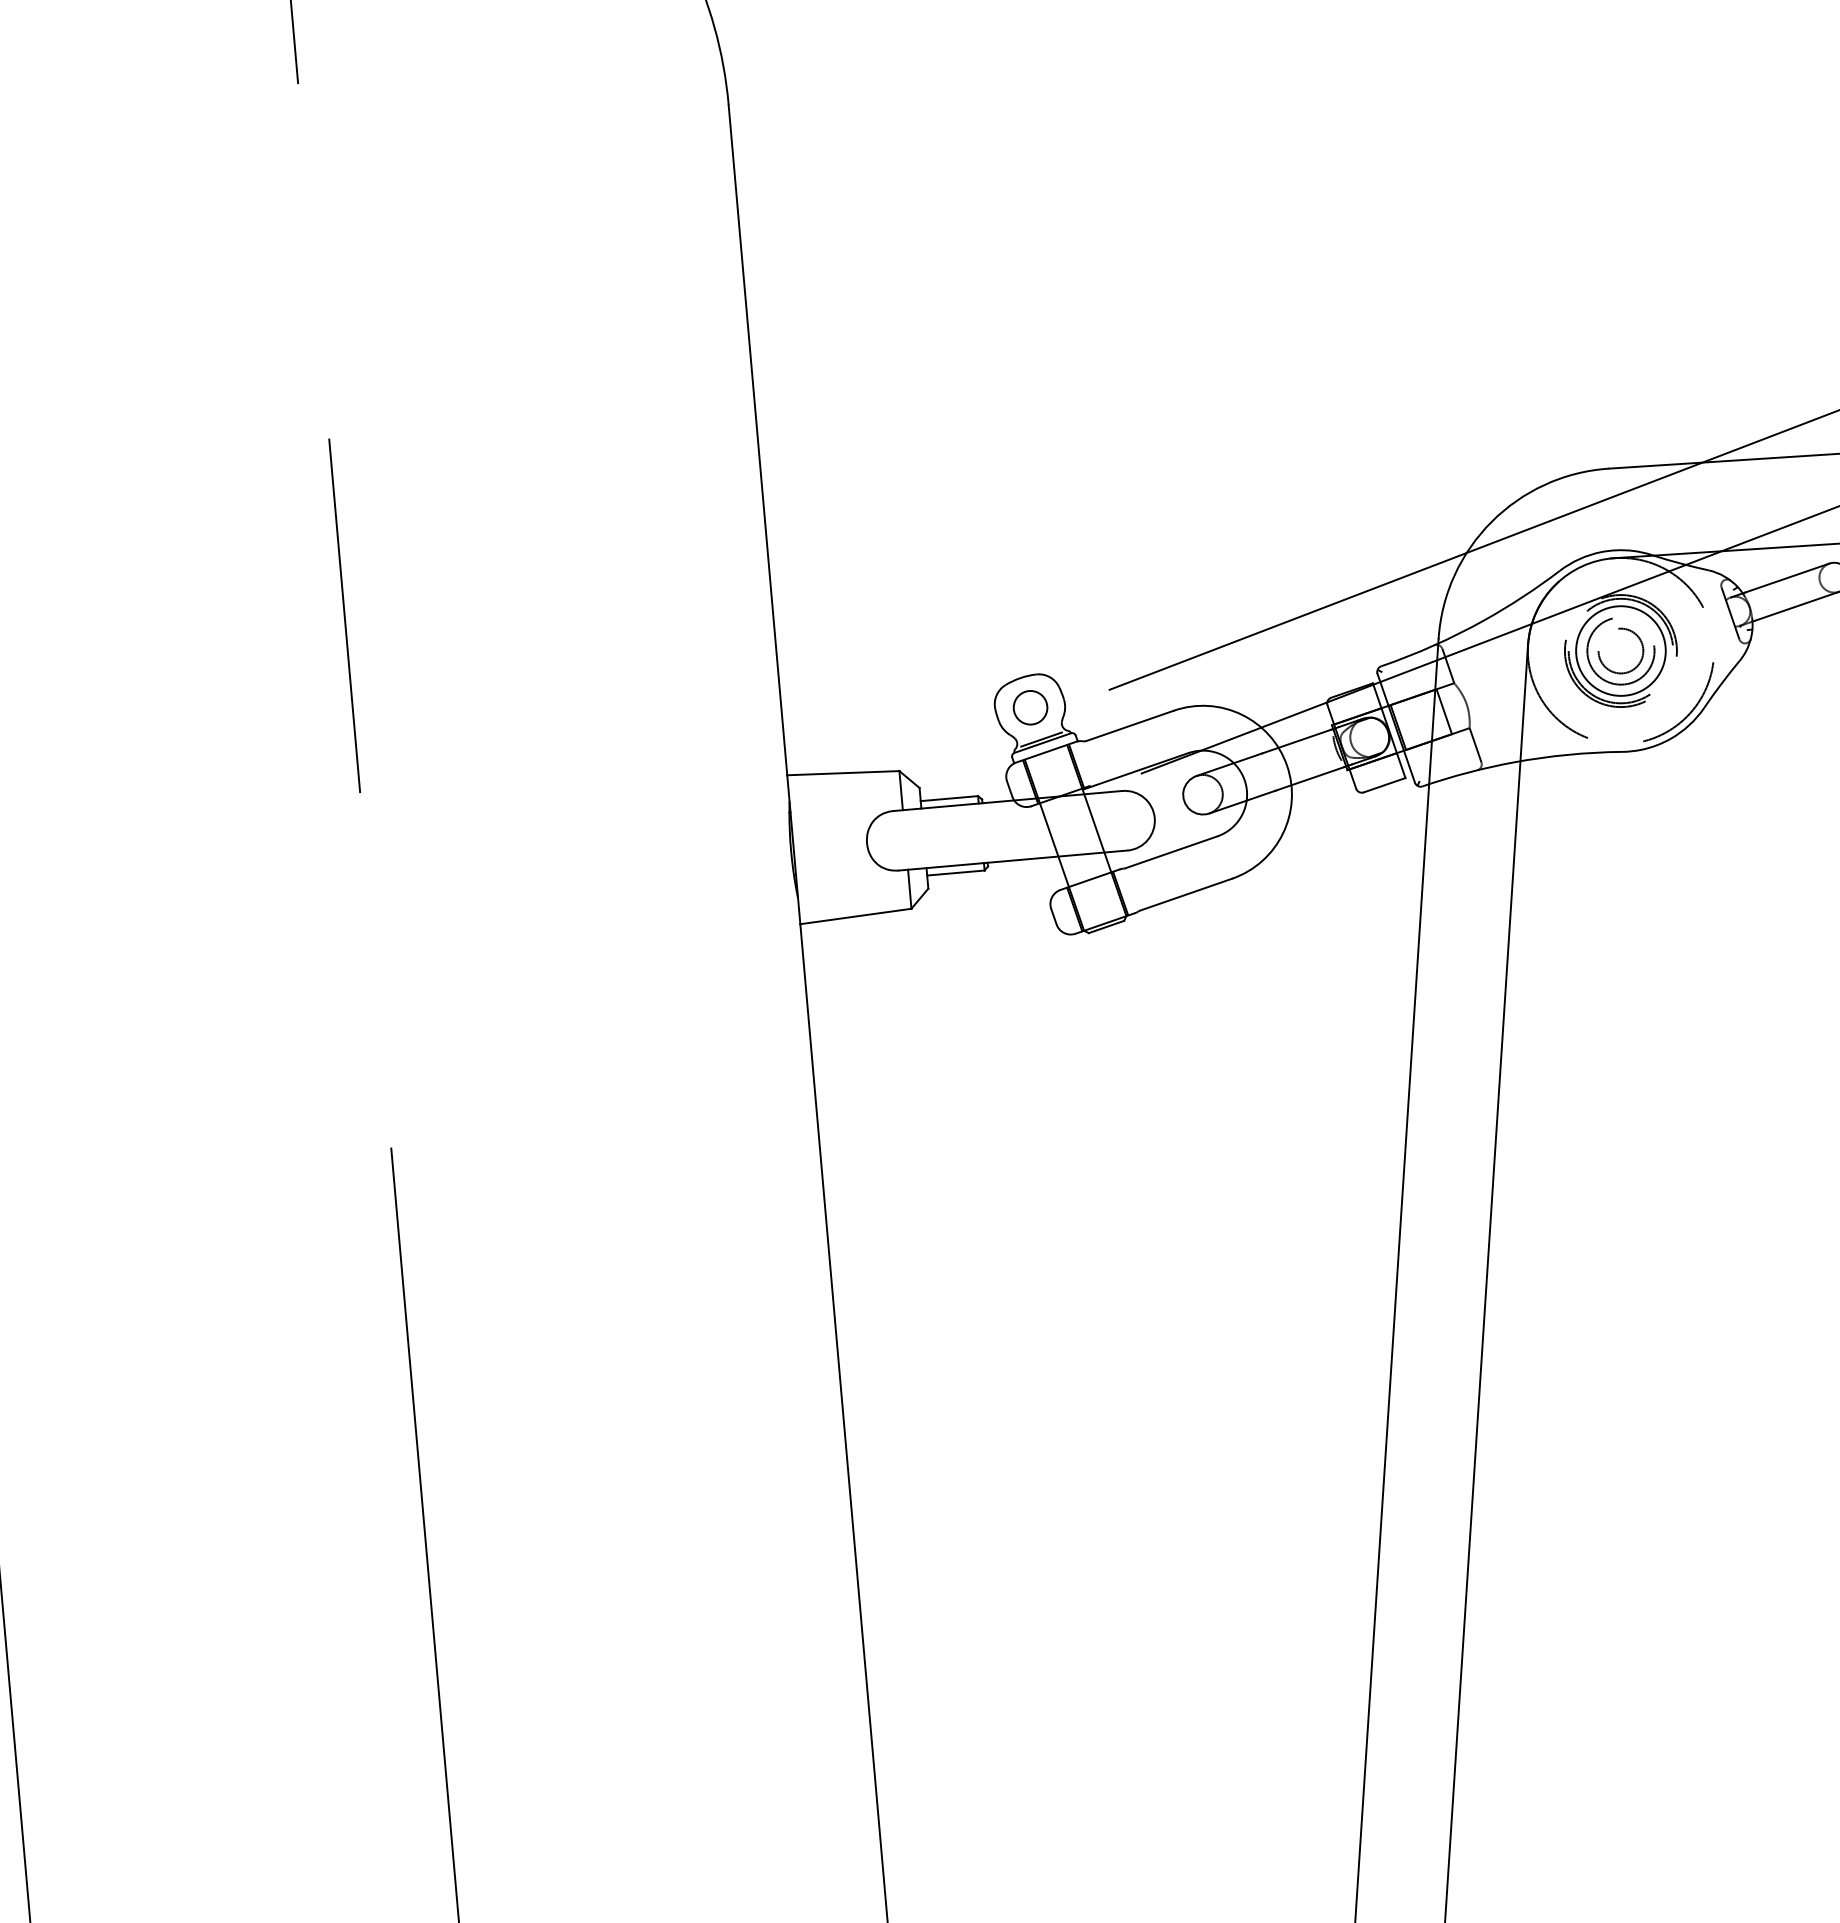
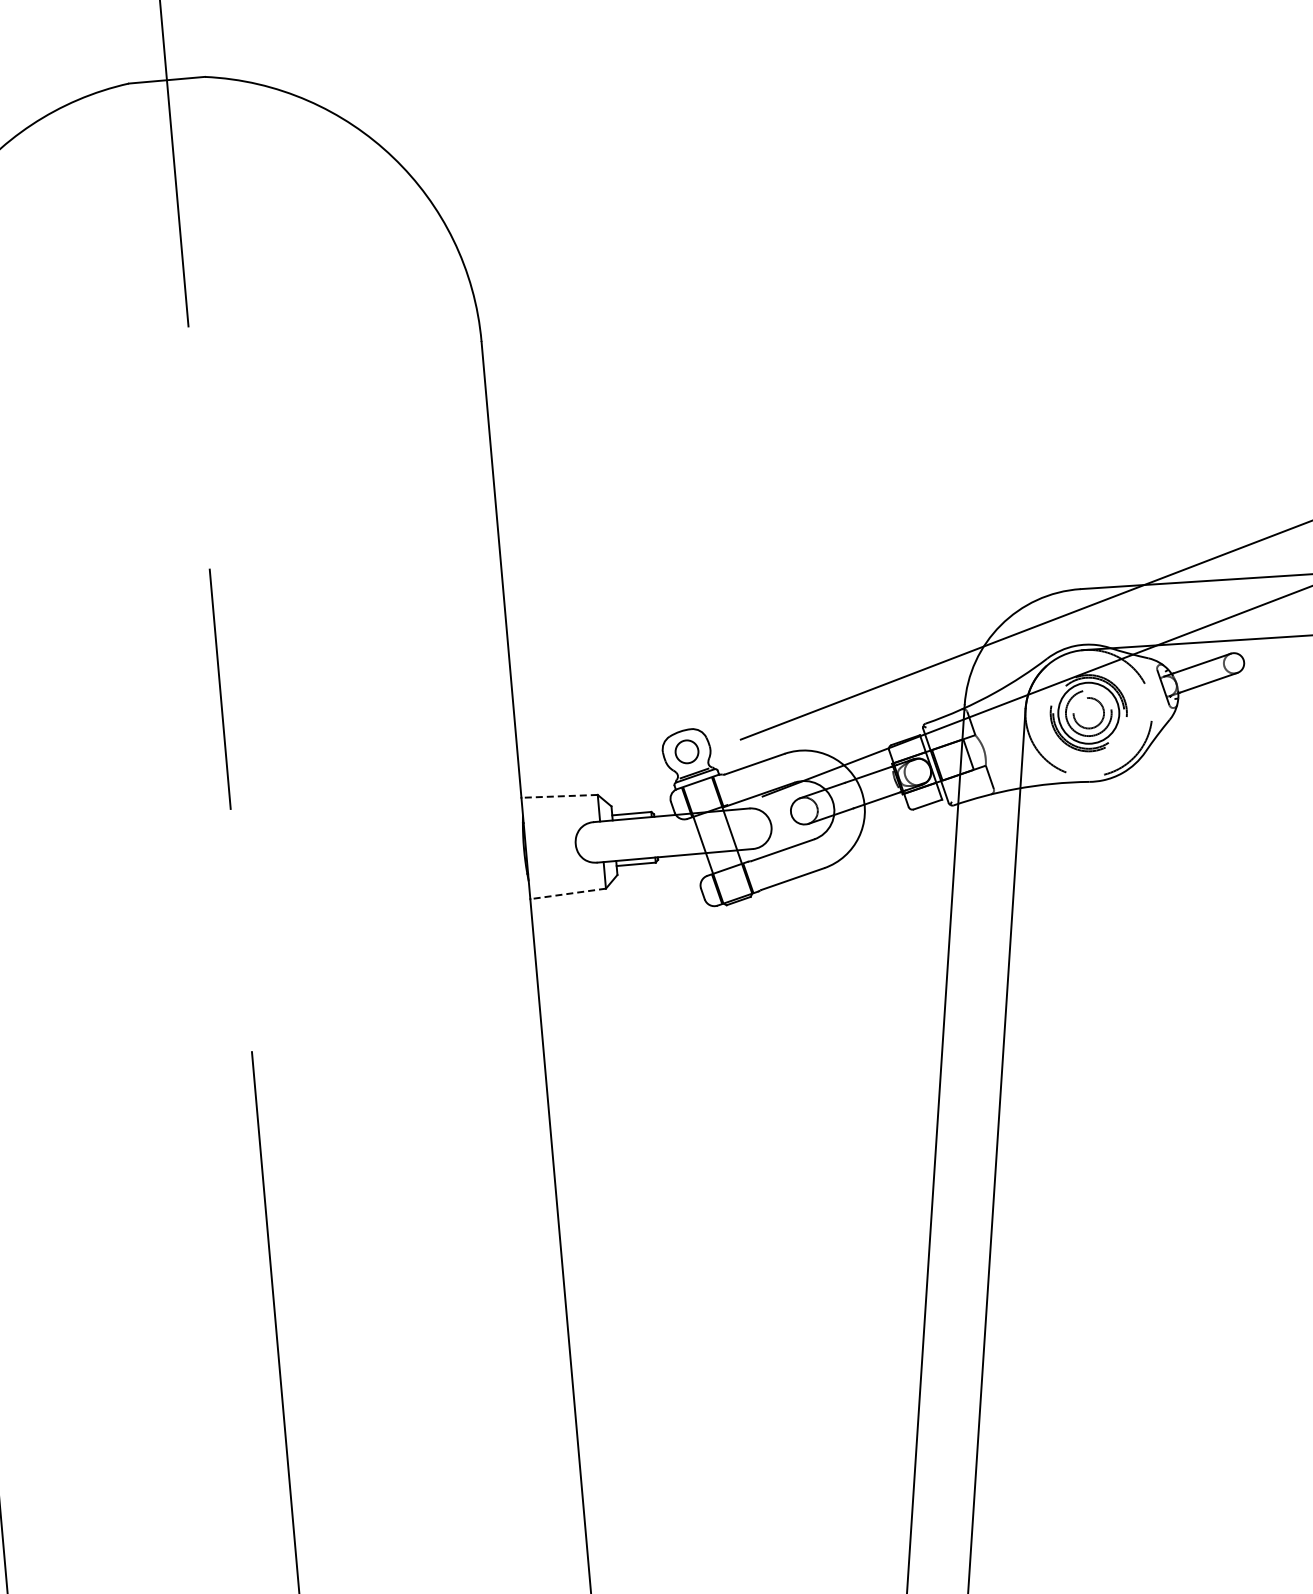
line: (843, 773) -> (559, 796), solid -> dashed
line: (854, 915) -> (567, 893), solid -> dashed

